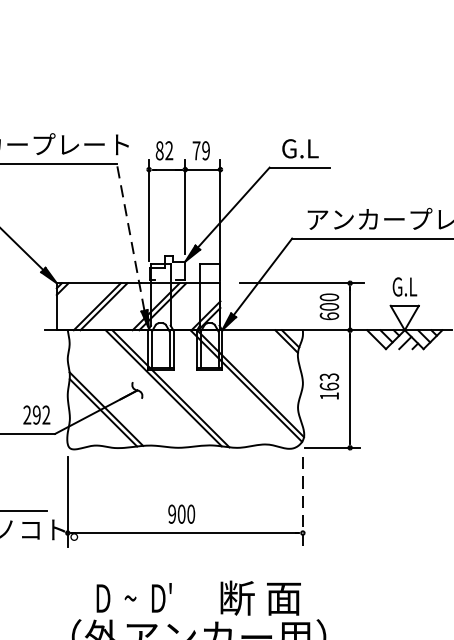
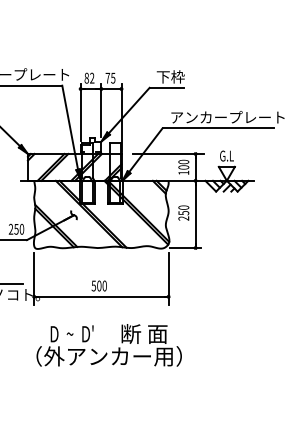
text: (306, 147) -> (170, 76), G.L -> 下枠
text: (206, 149) -> (113, 77), 79 -> 75
line: (131, 236) -> (70, 127), dashed -> solid
text: (328, 315) -> (183, 172), 600 -> 100
text: (328, 385) -> (183, 212), 163 -> 250
text: (42, 413) -> (19, 228), 292 -> 250
line: (302, 502) -> (168, 279), dashed -> solid
text: (171, 513) -> (93, 285), 900 -> 500

